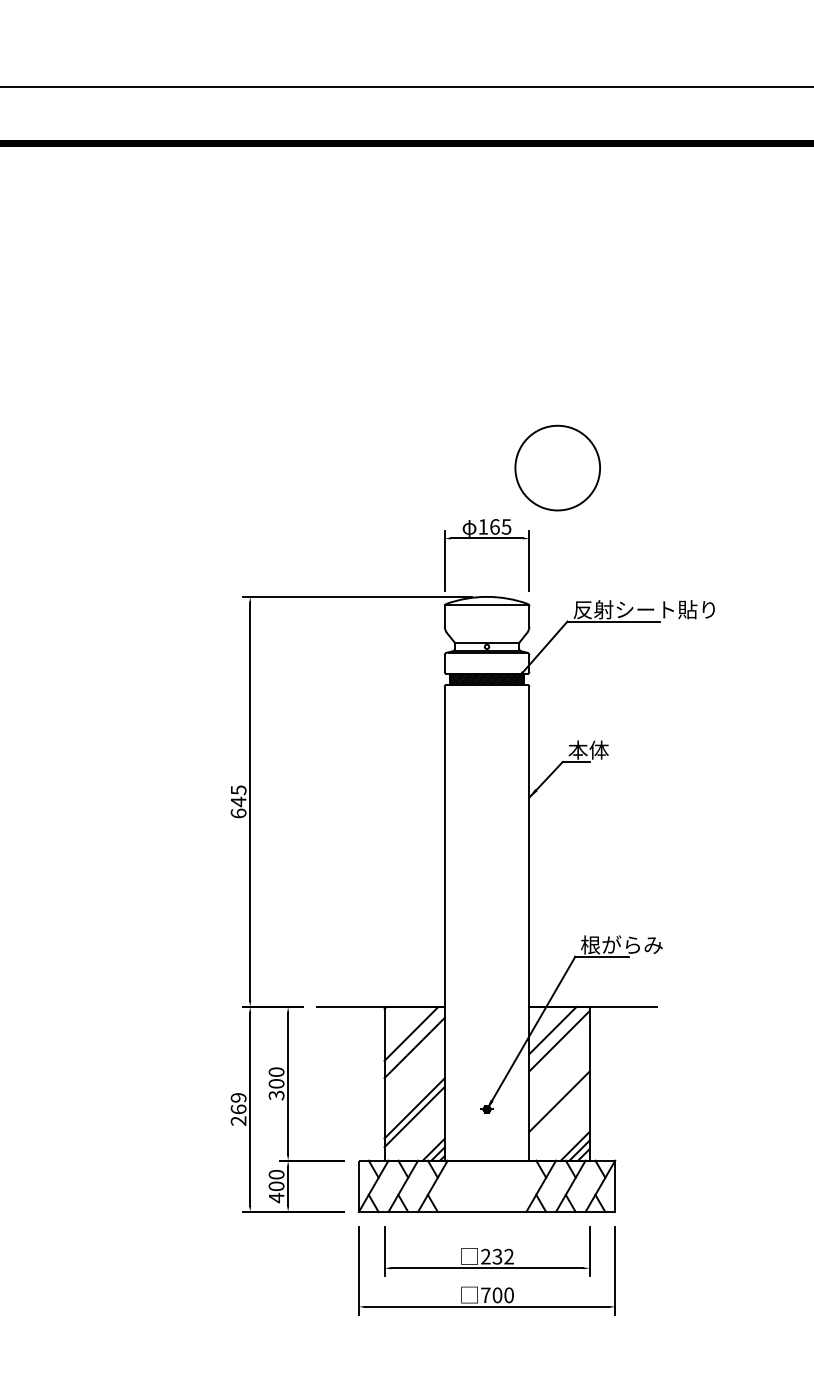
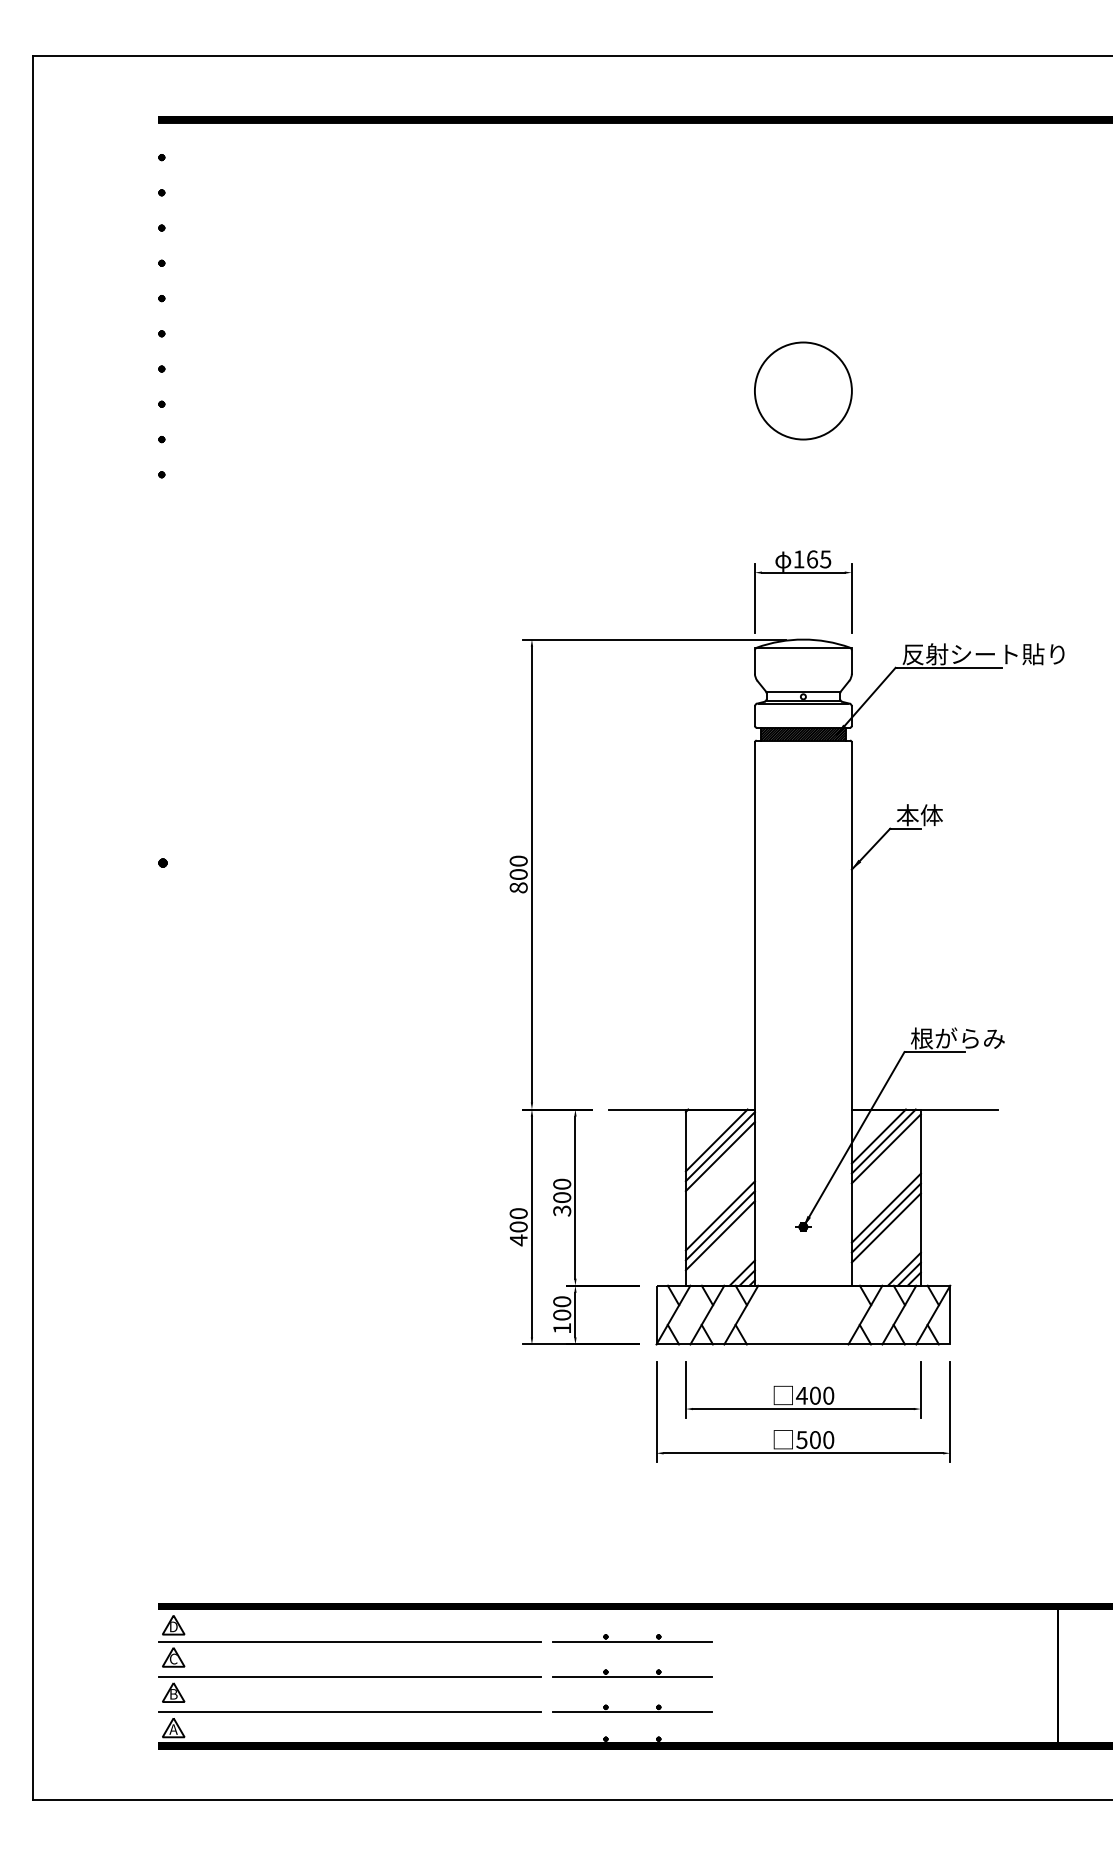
circle: (557, 467) -> (803, 390), moved
text: (238, 801) -> (518, 874), 645 -> 800
line: (556, 1034) -> (883, 1141), added
line: (413, 1039) -> (719, 1146), added
line: (558, 1092) -> (885, 1207), added
line: (413, 1099) -> (719, 1215), added
text: (238, 1109) -> (518, 1227), 269 -> 400
line: (558, 1109) -> (885, 1227), added
text: (275, 1198) -> (561, 1328), 400 -> 100
text: (497, 1256) -> (815, 1395), 232 -> 400
text: (485, 1295) -> (801, 1440), 700 -> 500

